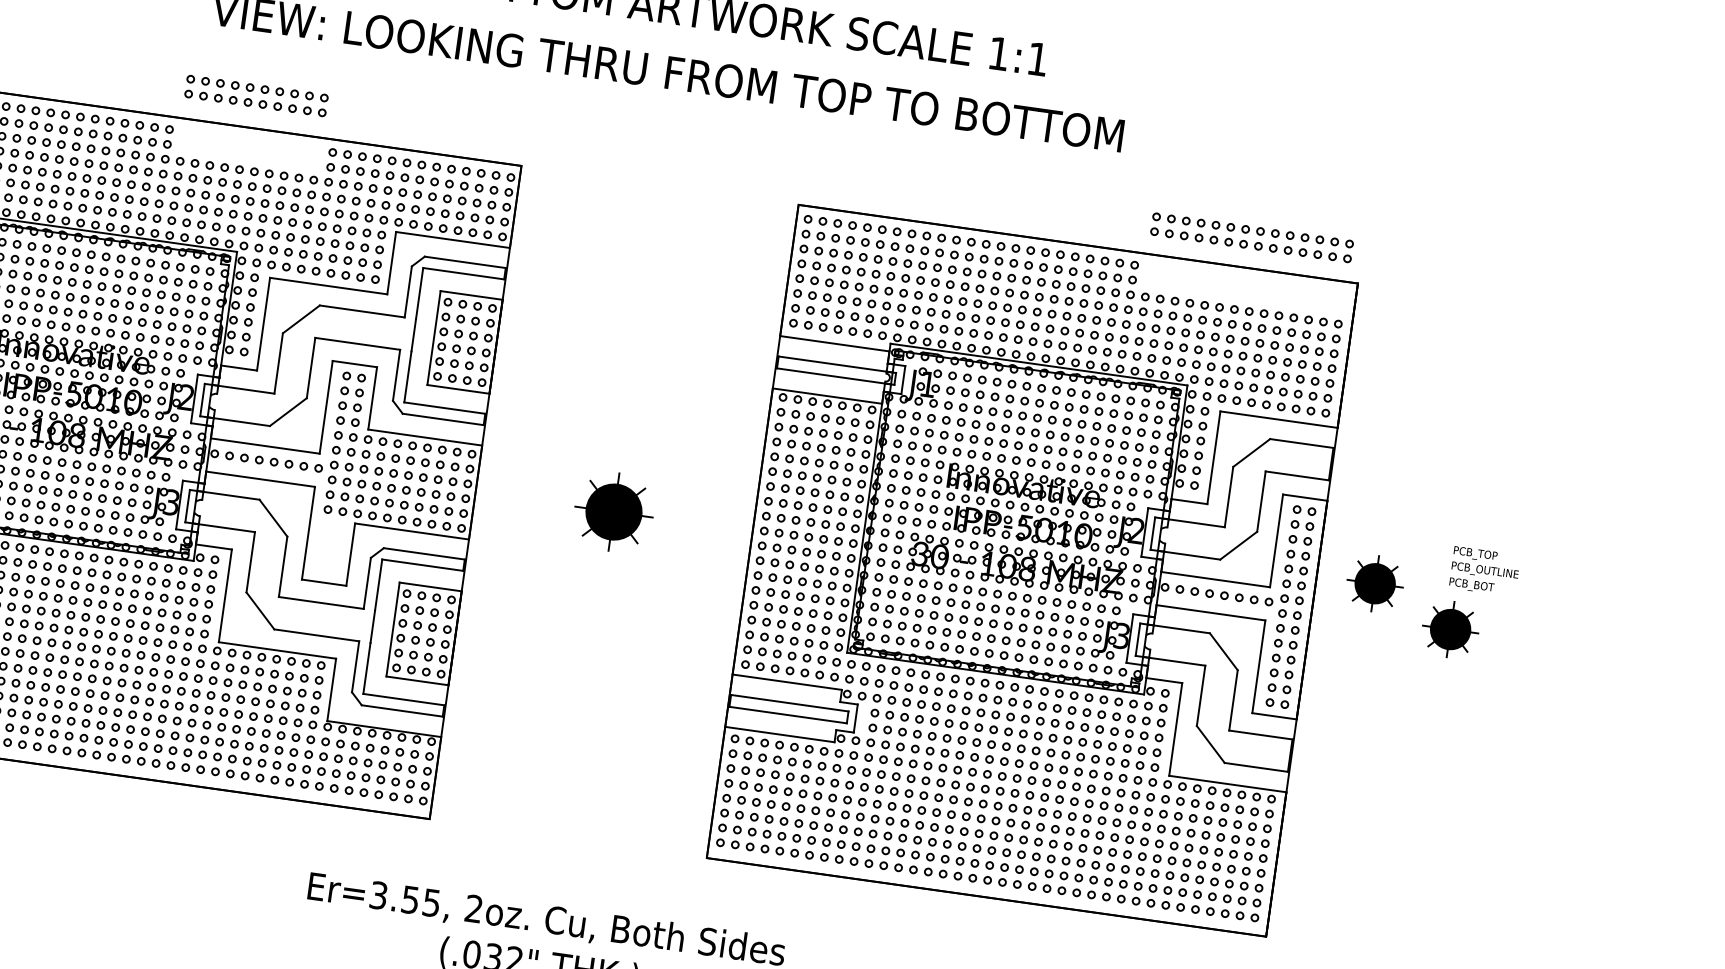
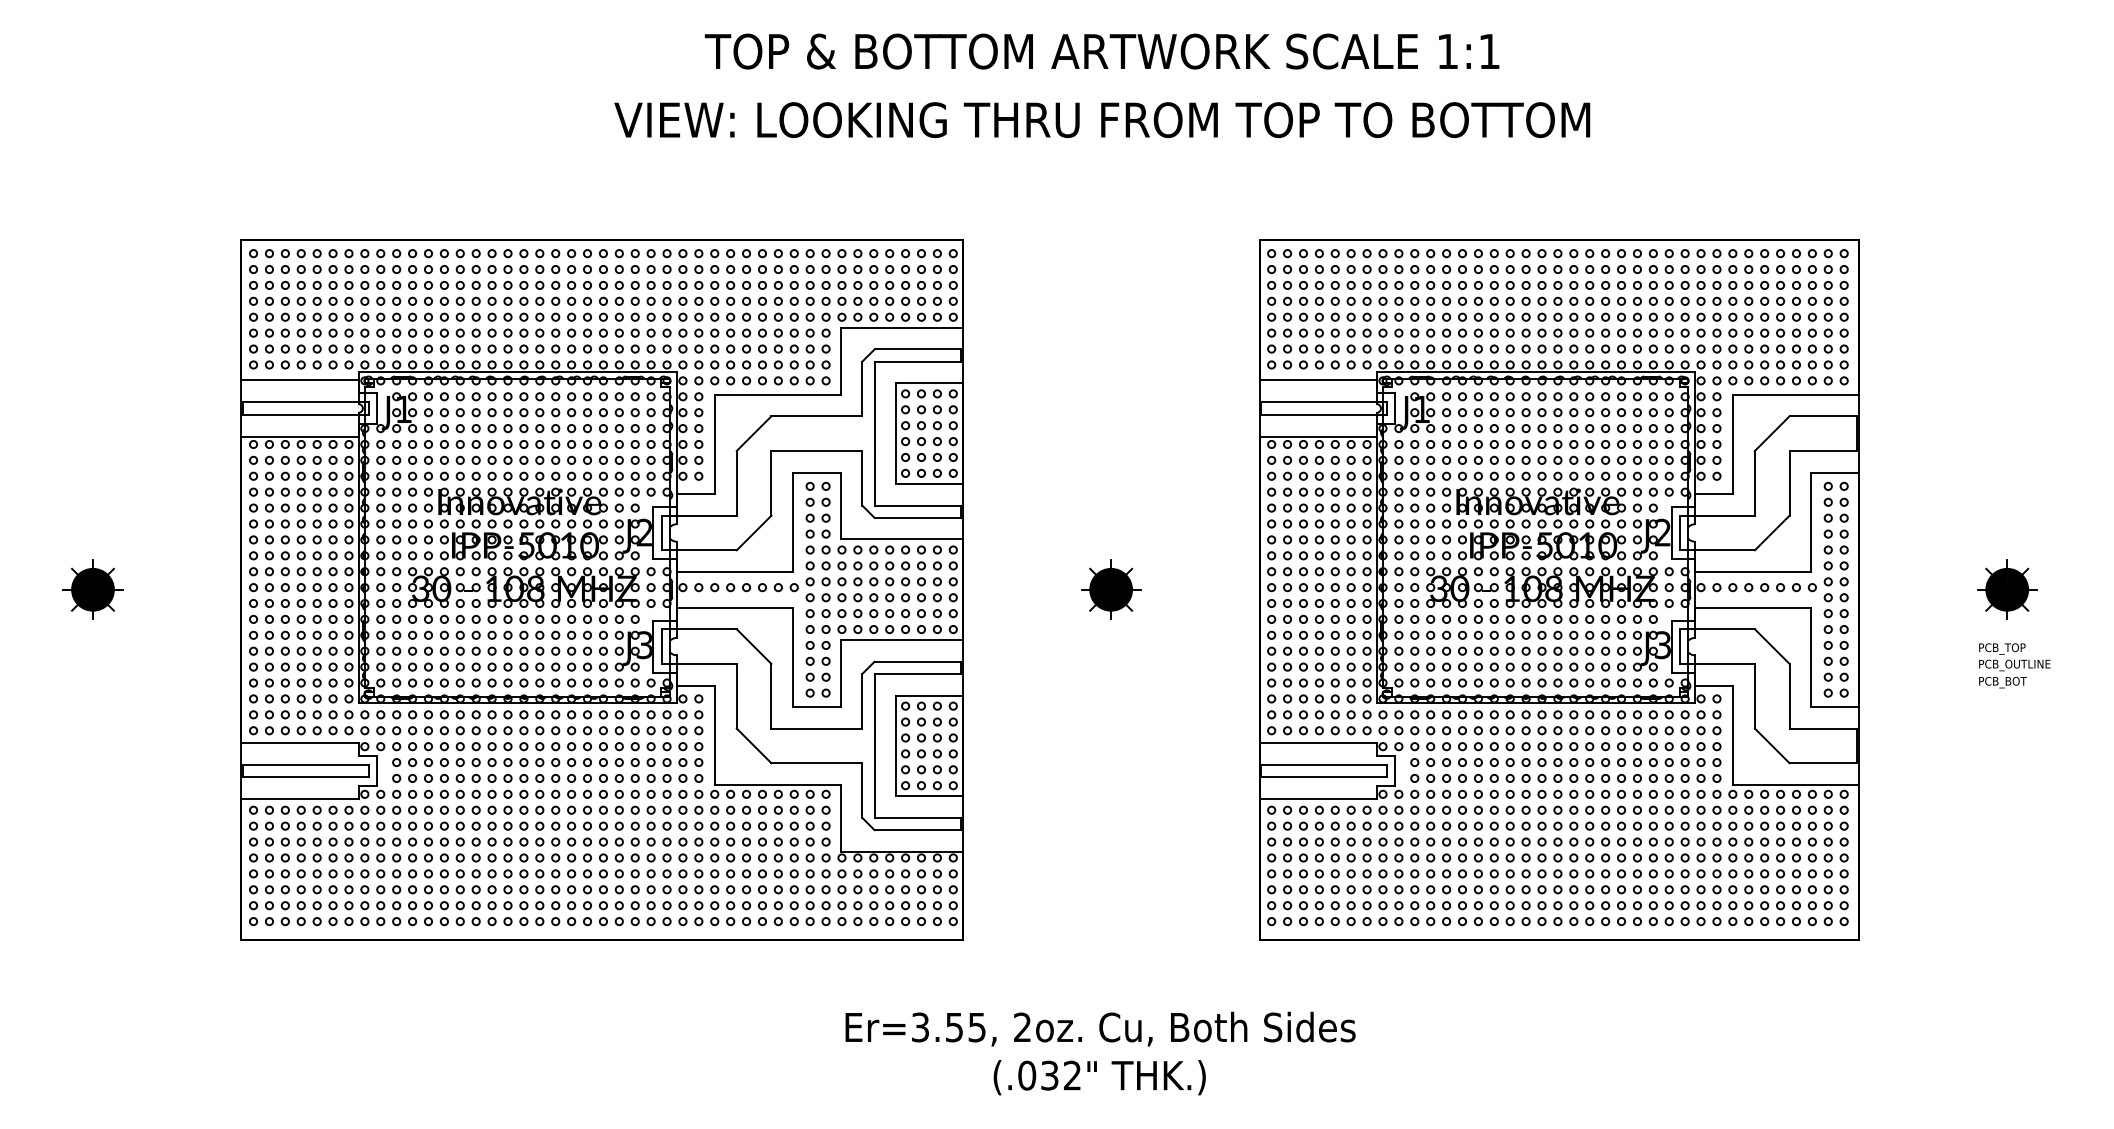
part: (252, 90) -> (670, 256), moved
part: (1248, 232) -> (1736, 256), moved
part: (614, 511) -> (1111, 589), size x0.71
part: (326, 542) -> (813, 664), added
text: (1484, 571) -> (2014, 665), moved
part: (1375, 583) -> (1921, 552), removed

